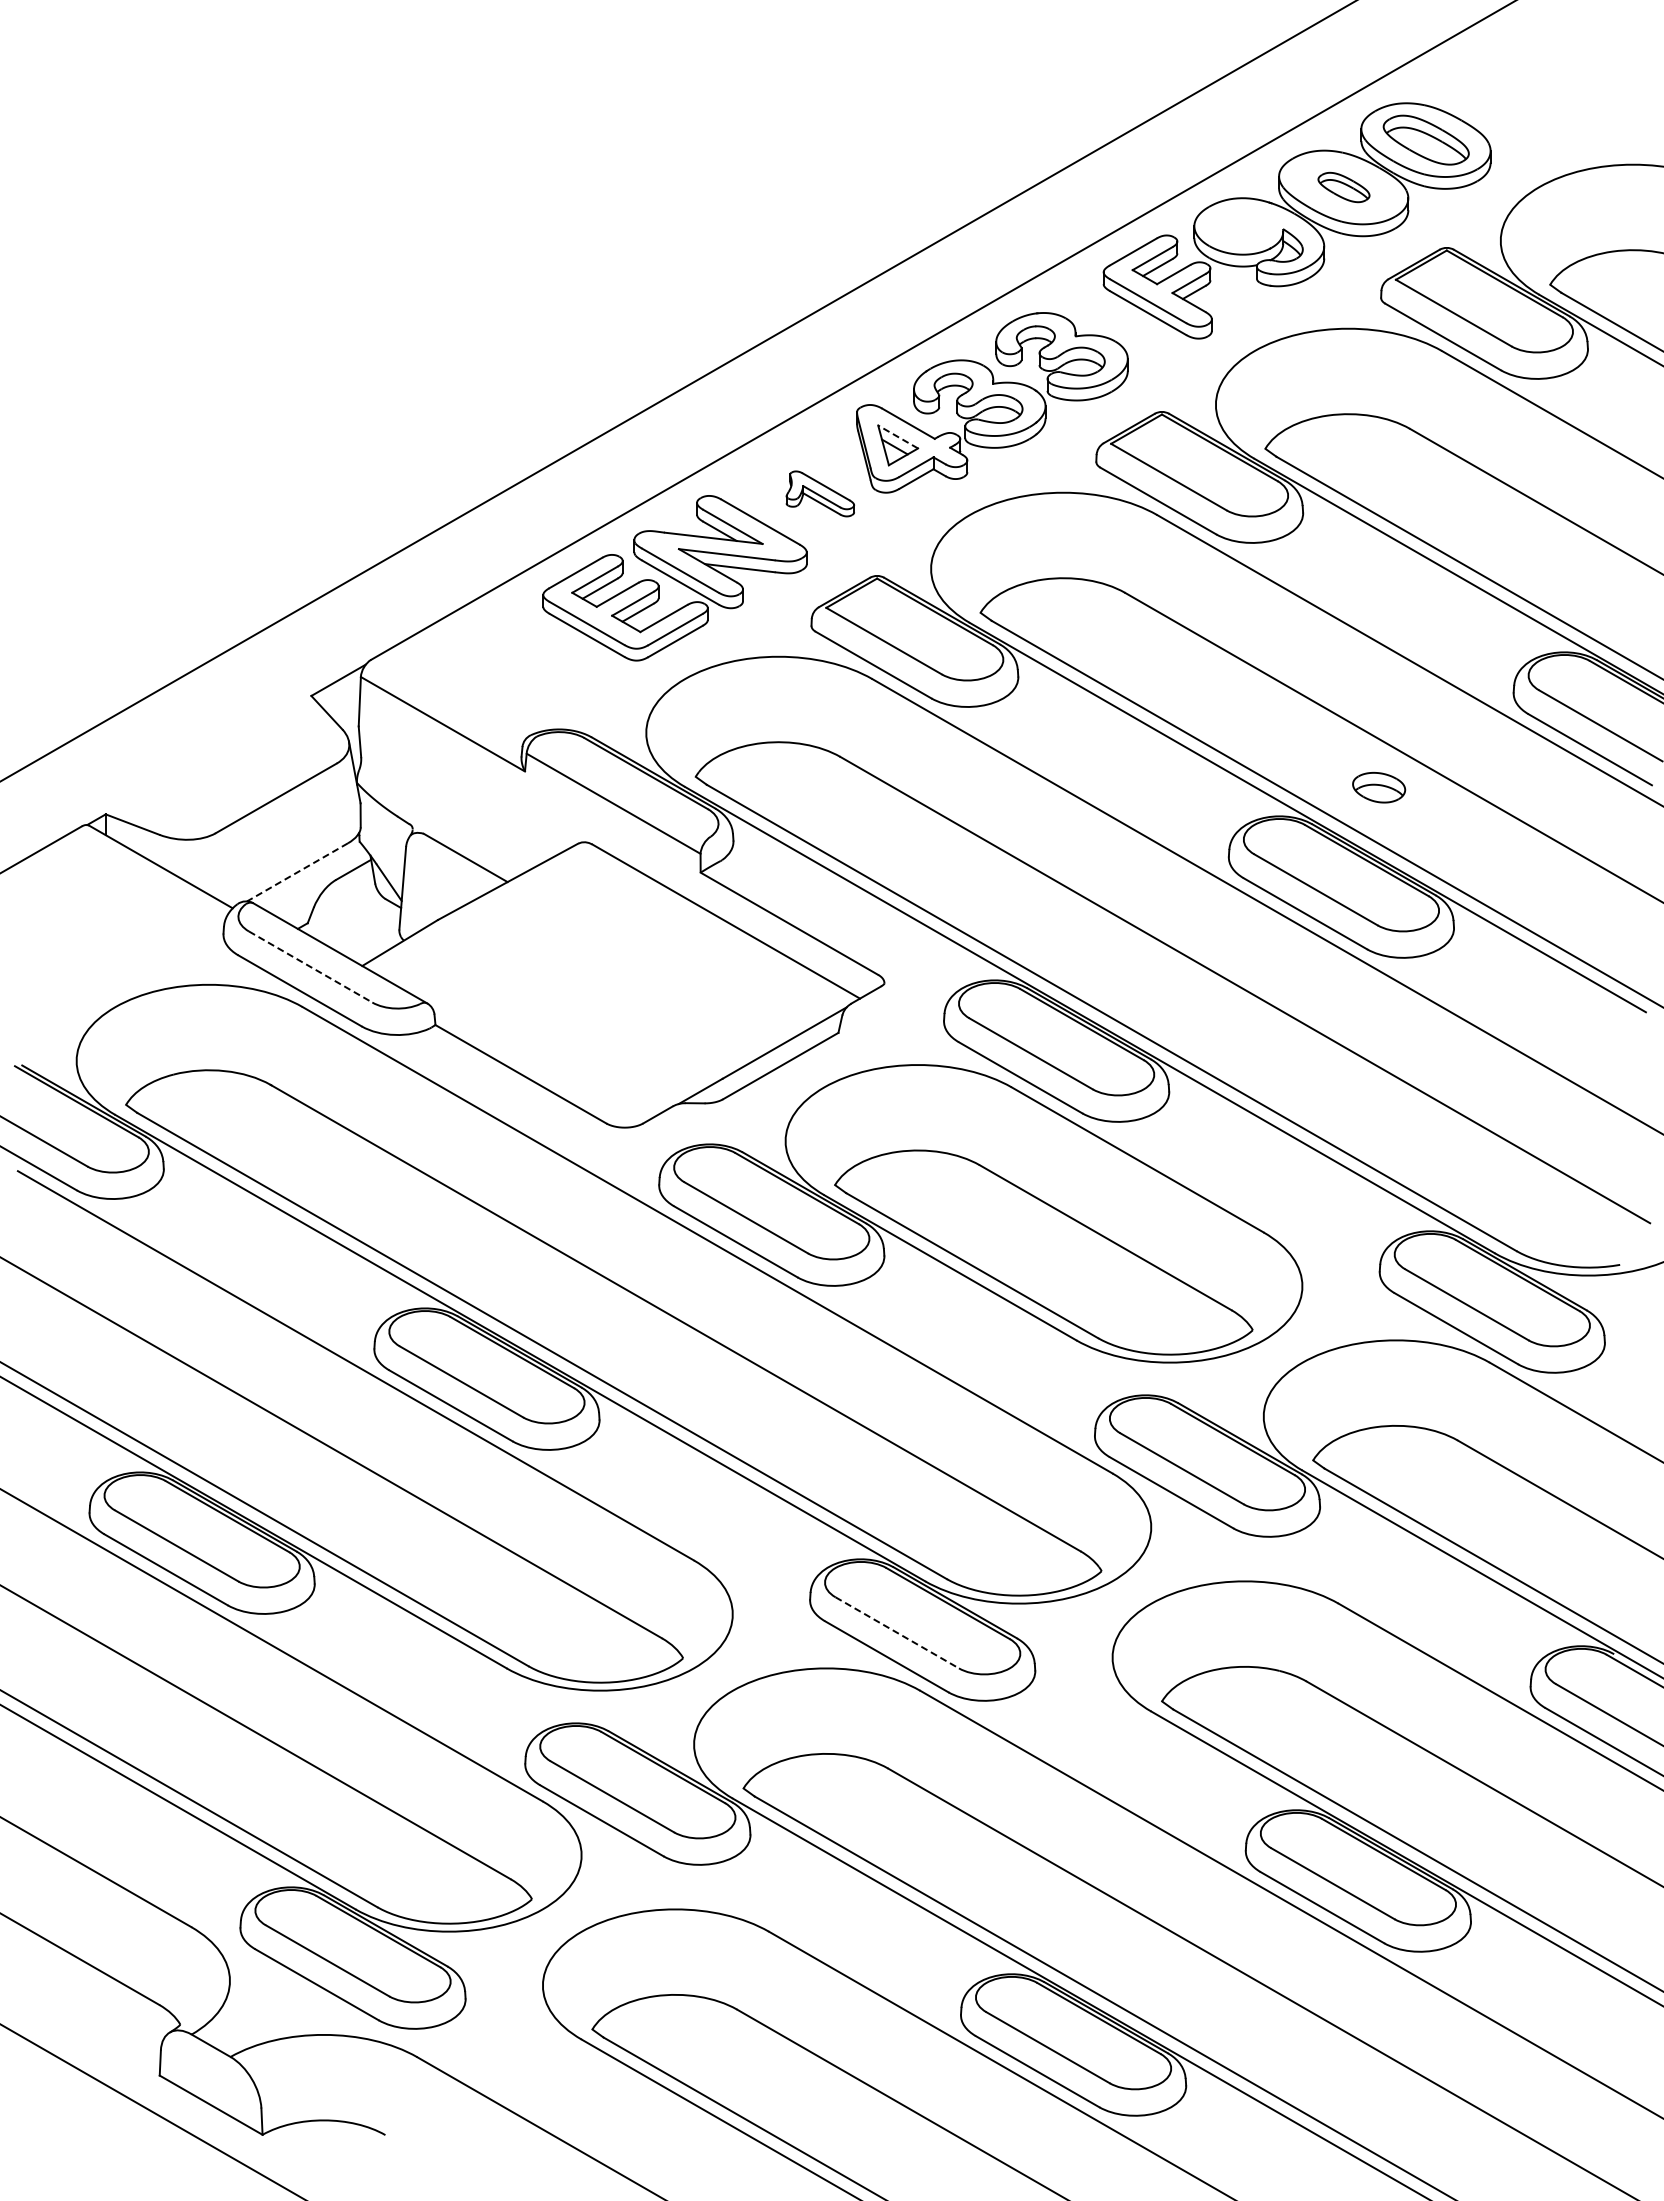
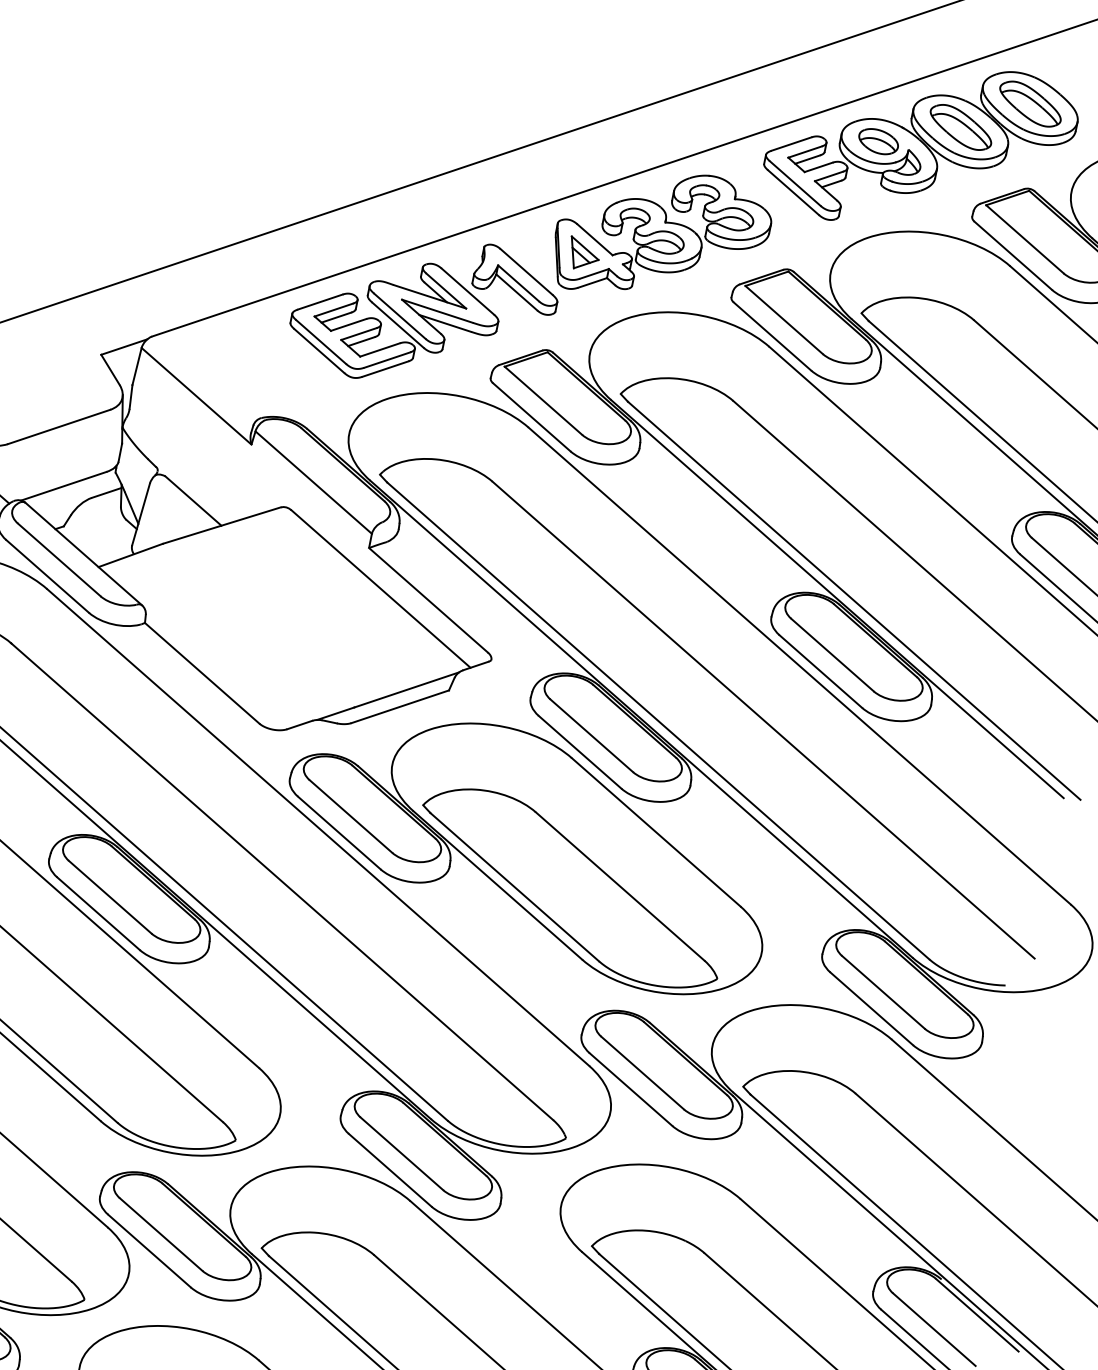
part: (1343, 187) -> (960, 127), size x1.67
line: (898, 437) -> (585, 248), dashed -> solid
part: (820, 493) -> (517, 279), size x1.67
part: (1379, 787) -> (878, 141), moved
line: (297, 872) -> (63, 486), dashed -> solid
line: (311, 967) -> (59, 560), dashed -> solid
line: (897, 1633) -> (401, 1154), dashed -> solid

